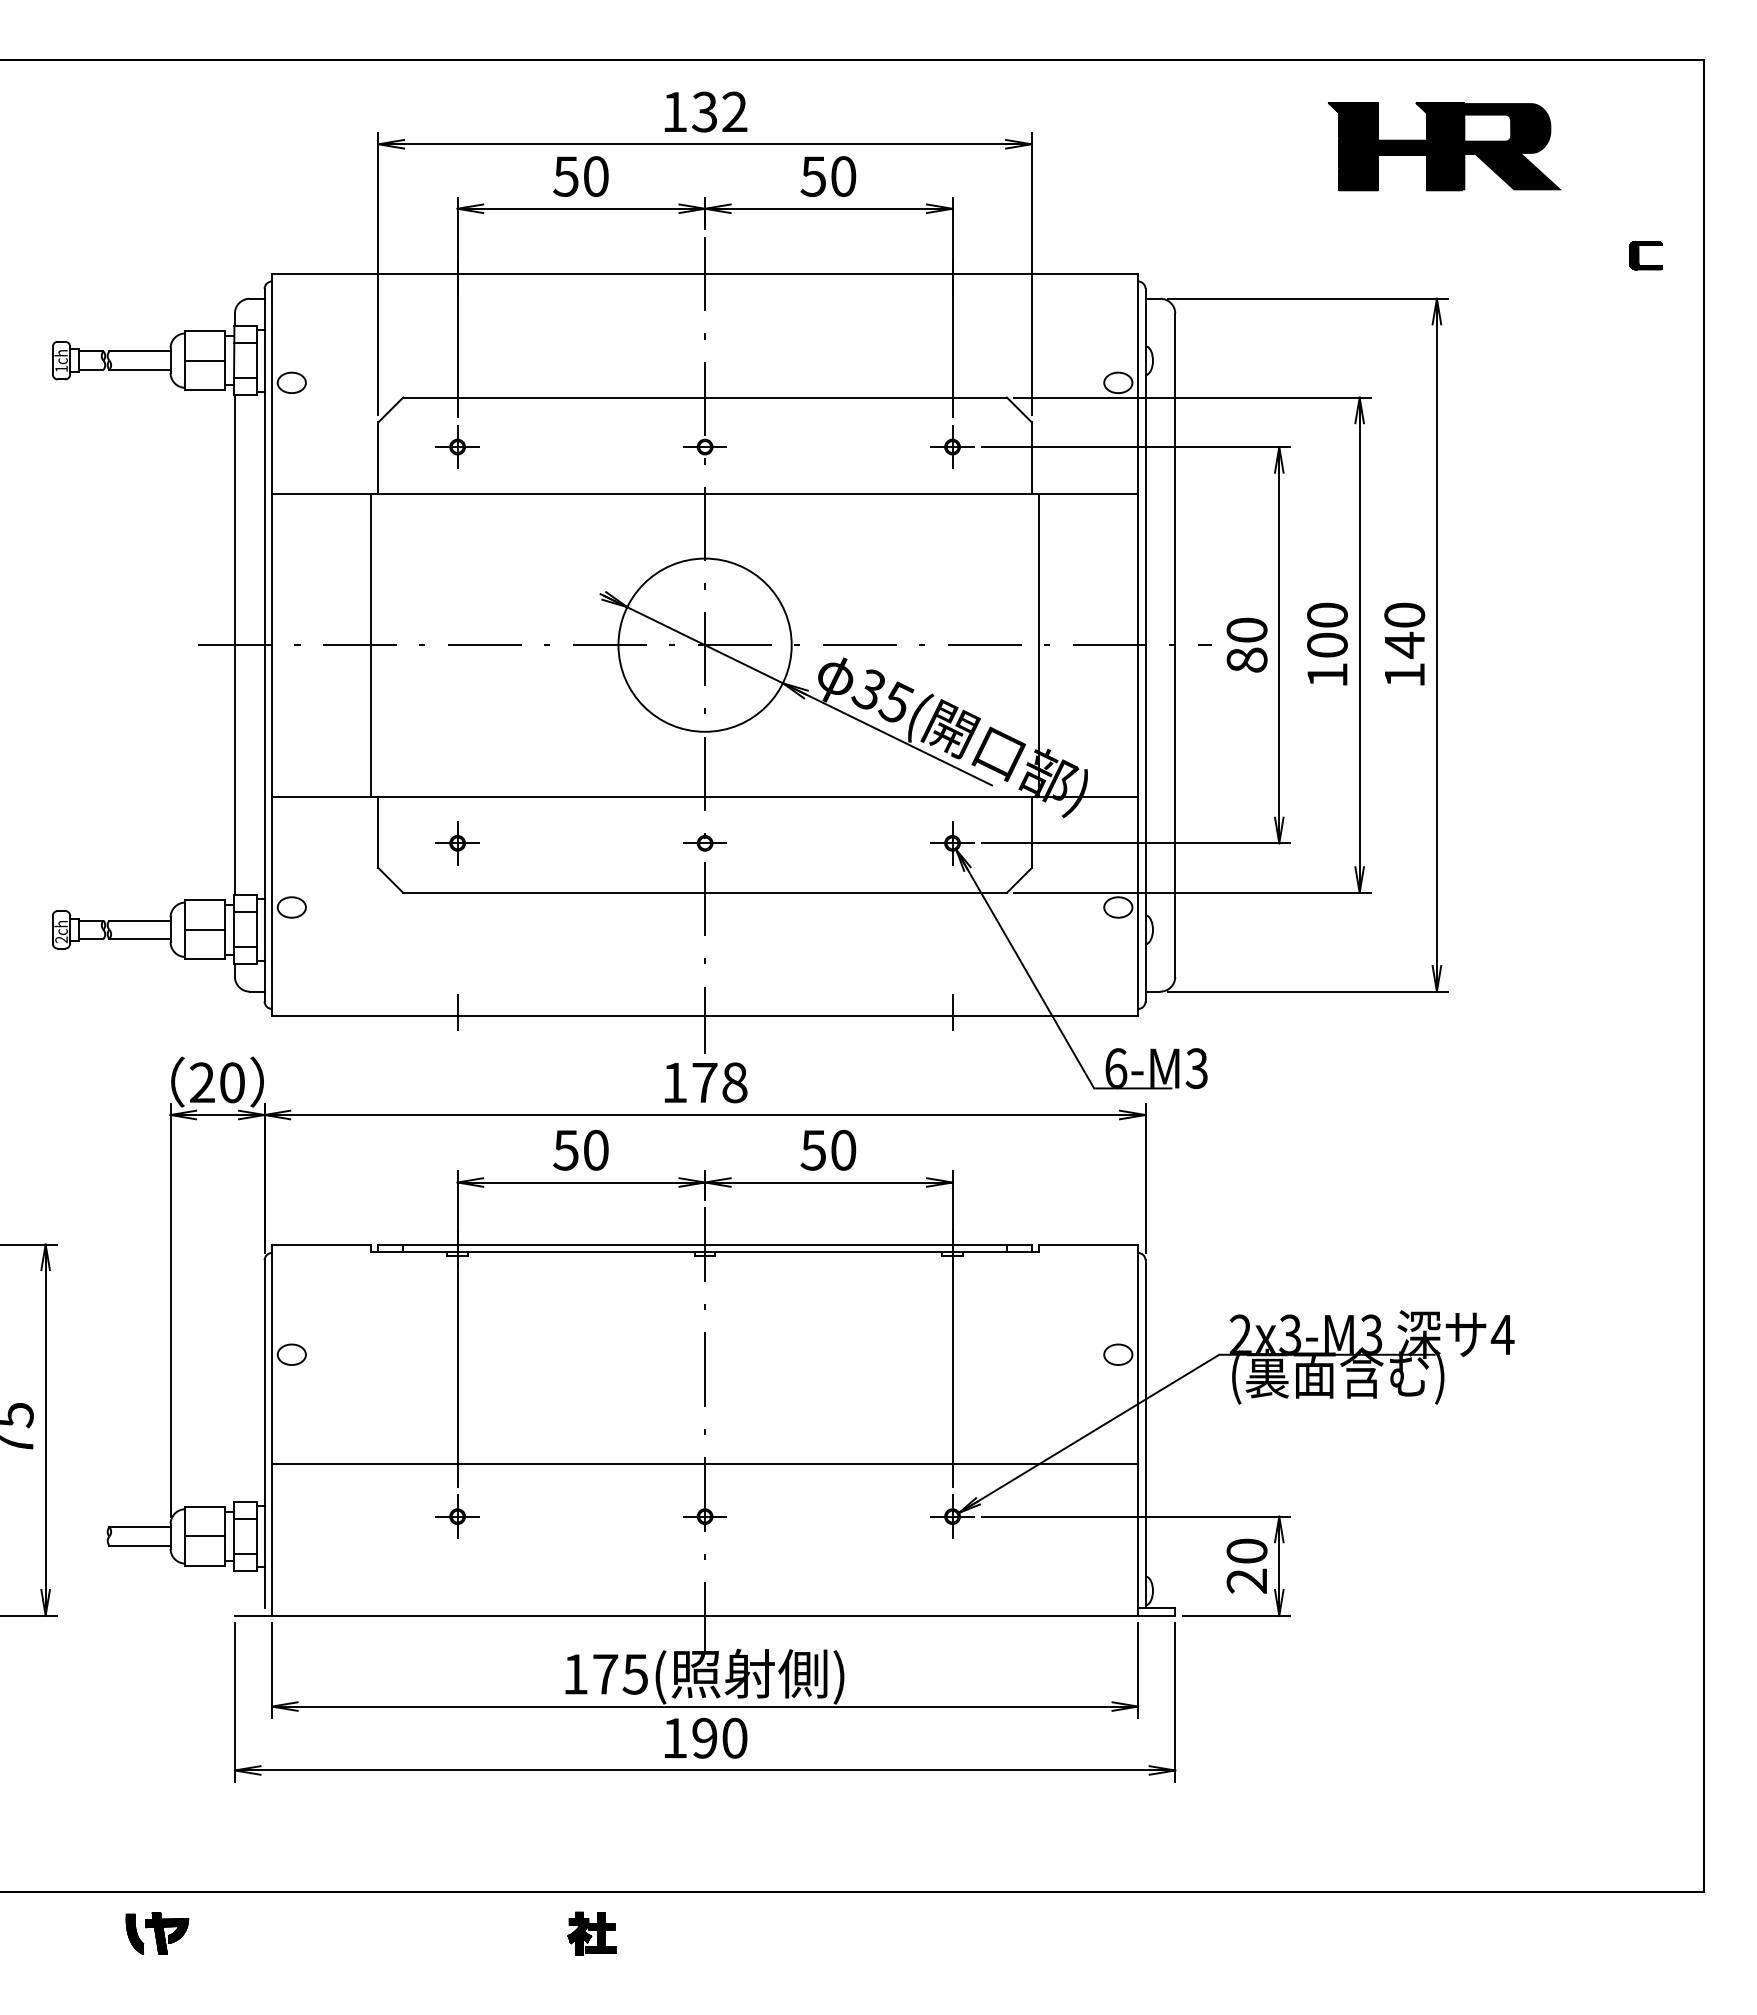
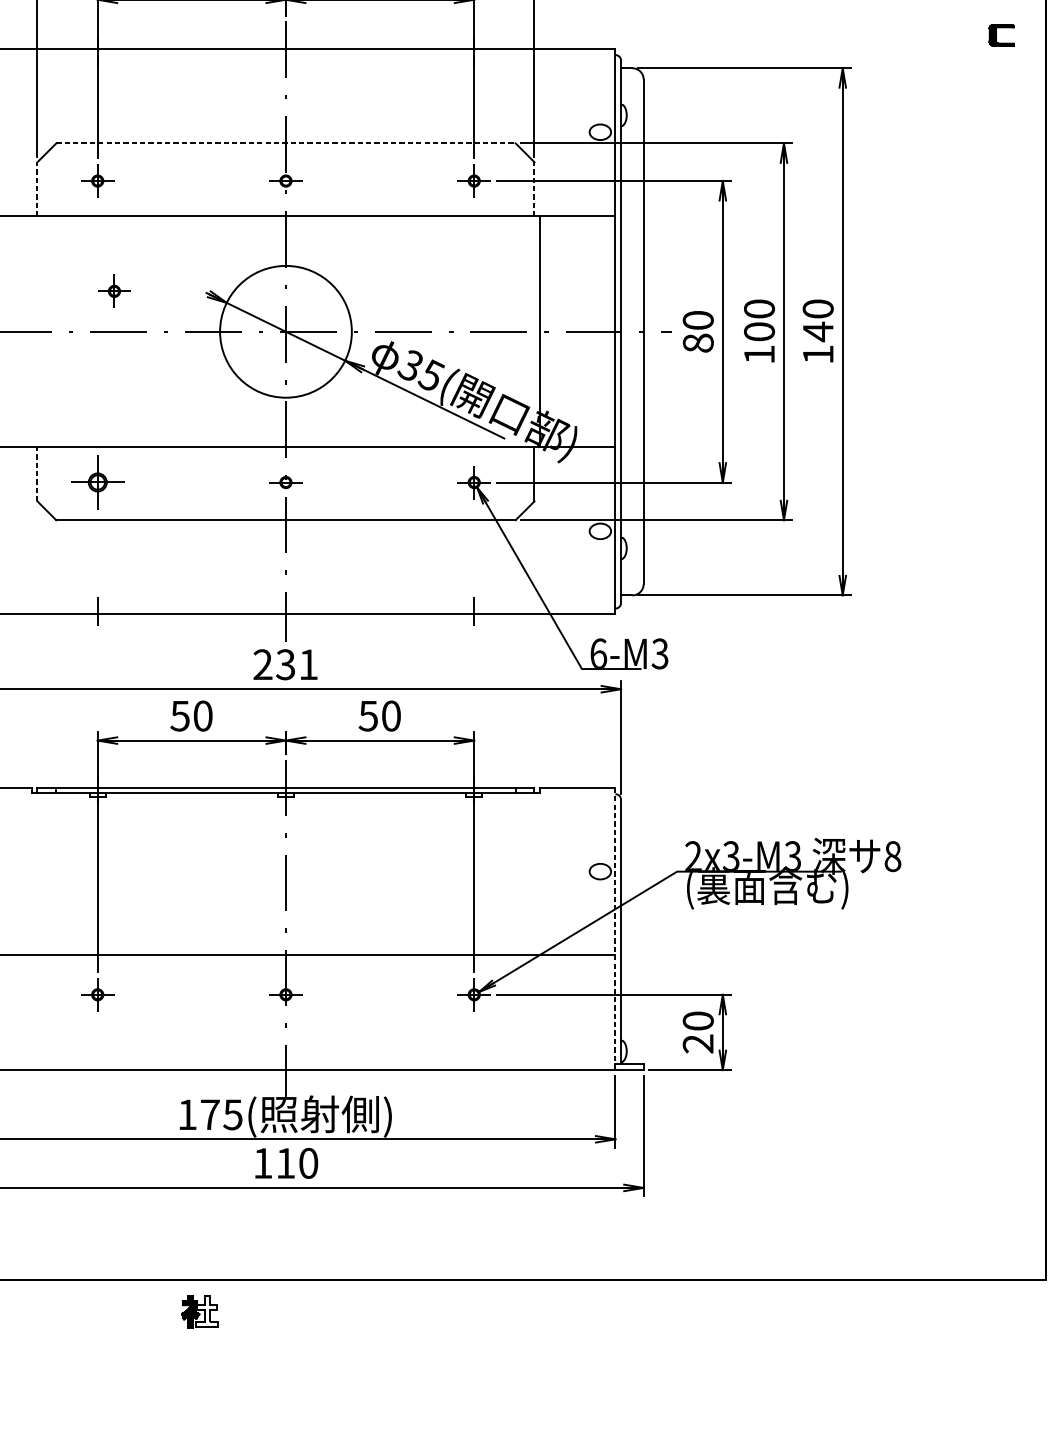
line: (705, 397) -> (286, 143), solid -> dashed
line: (378, 457) -> (37, 189), solid -> dashed
line: (1031, 457) -> (534, 189), solid -> dashed
part: (479, 591) -> (114, 290), added
line: (371, 644) -> (32, 331), removed
line: (378, 832) -> (37, 474), solid -> dashed
part: (457, 843) -> (97, 482), size x1.6
text: (704, 1082) -> (285, 664), 178 -> 231
text: (1502, 1334) -> (892, 856), 4 -> 8
line: (1138, 1430) -> (615, 929), solid -> dashed
text: (704, 1737) -> (285, 1162), 190 -> 110
fill: (600, 1932) -> (206, 1311), removed

